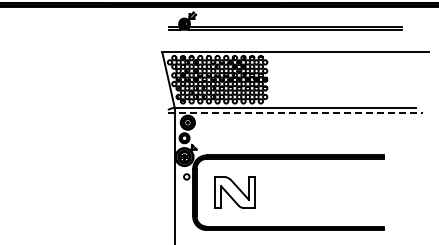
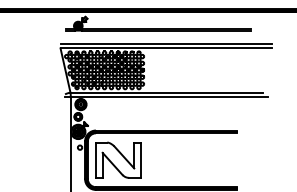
line: (295, 47) -> (166, 44), added
line: (295, 113) -> (166, 97), dashed -> solid
part: (234, 192) -> (118, 160), size x1.43

